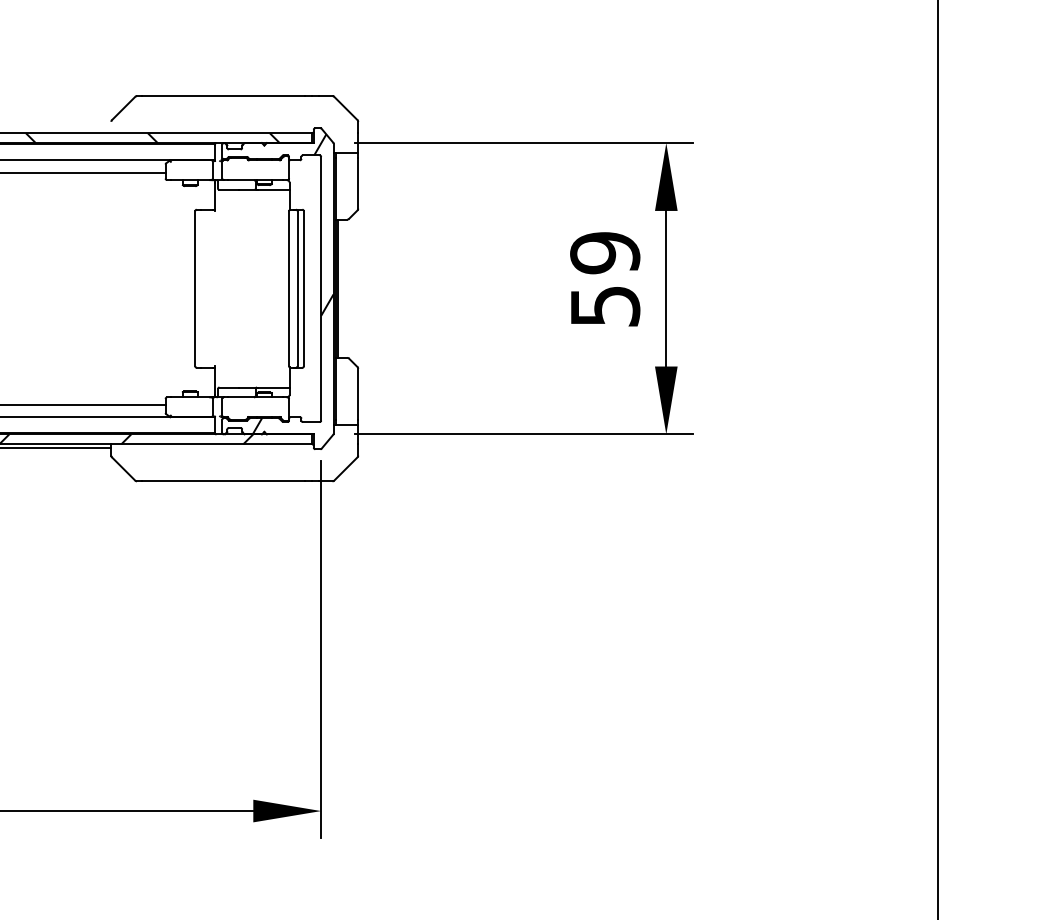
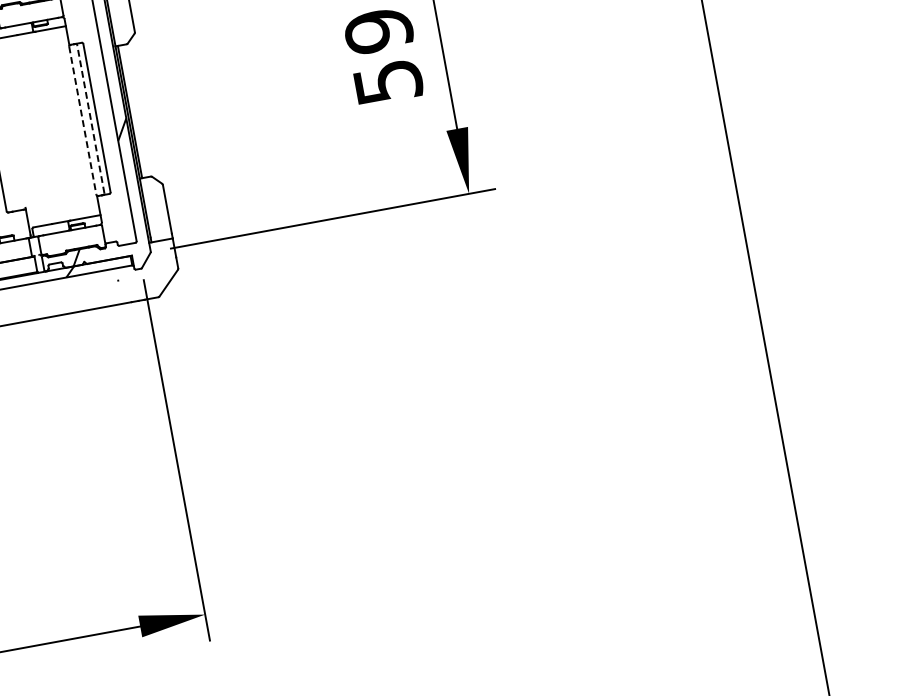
line: (289, 288) -> (83, 120), solid -> dashed
line: (297, 288) -> (90, 119), solid -> dashed

